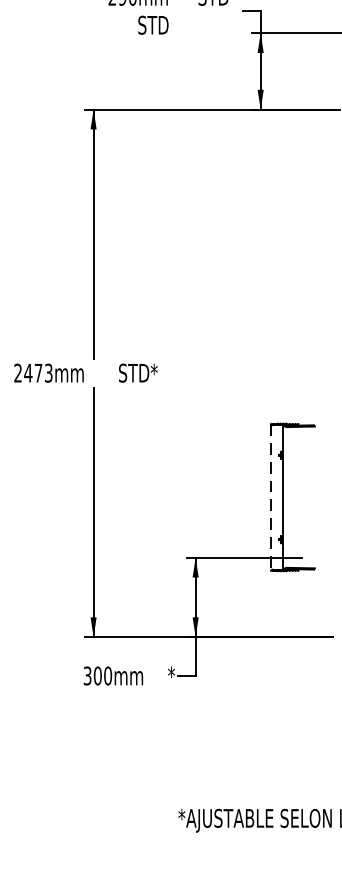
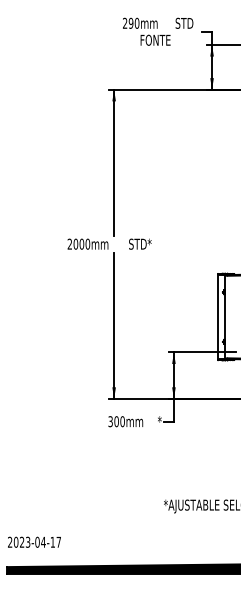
text: (164, 23) -> (155, 39), STD -> FONTE
text: (37, 371) -> (81, 243), 2473mm -> 2000mm
line: (271, 498) -> (218, 317), dashed -> solid

